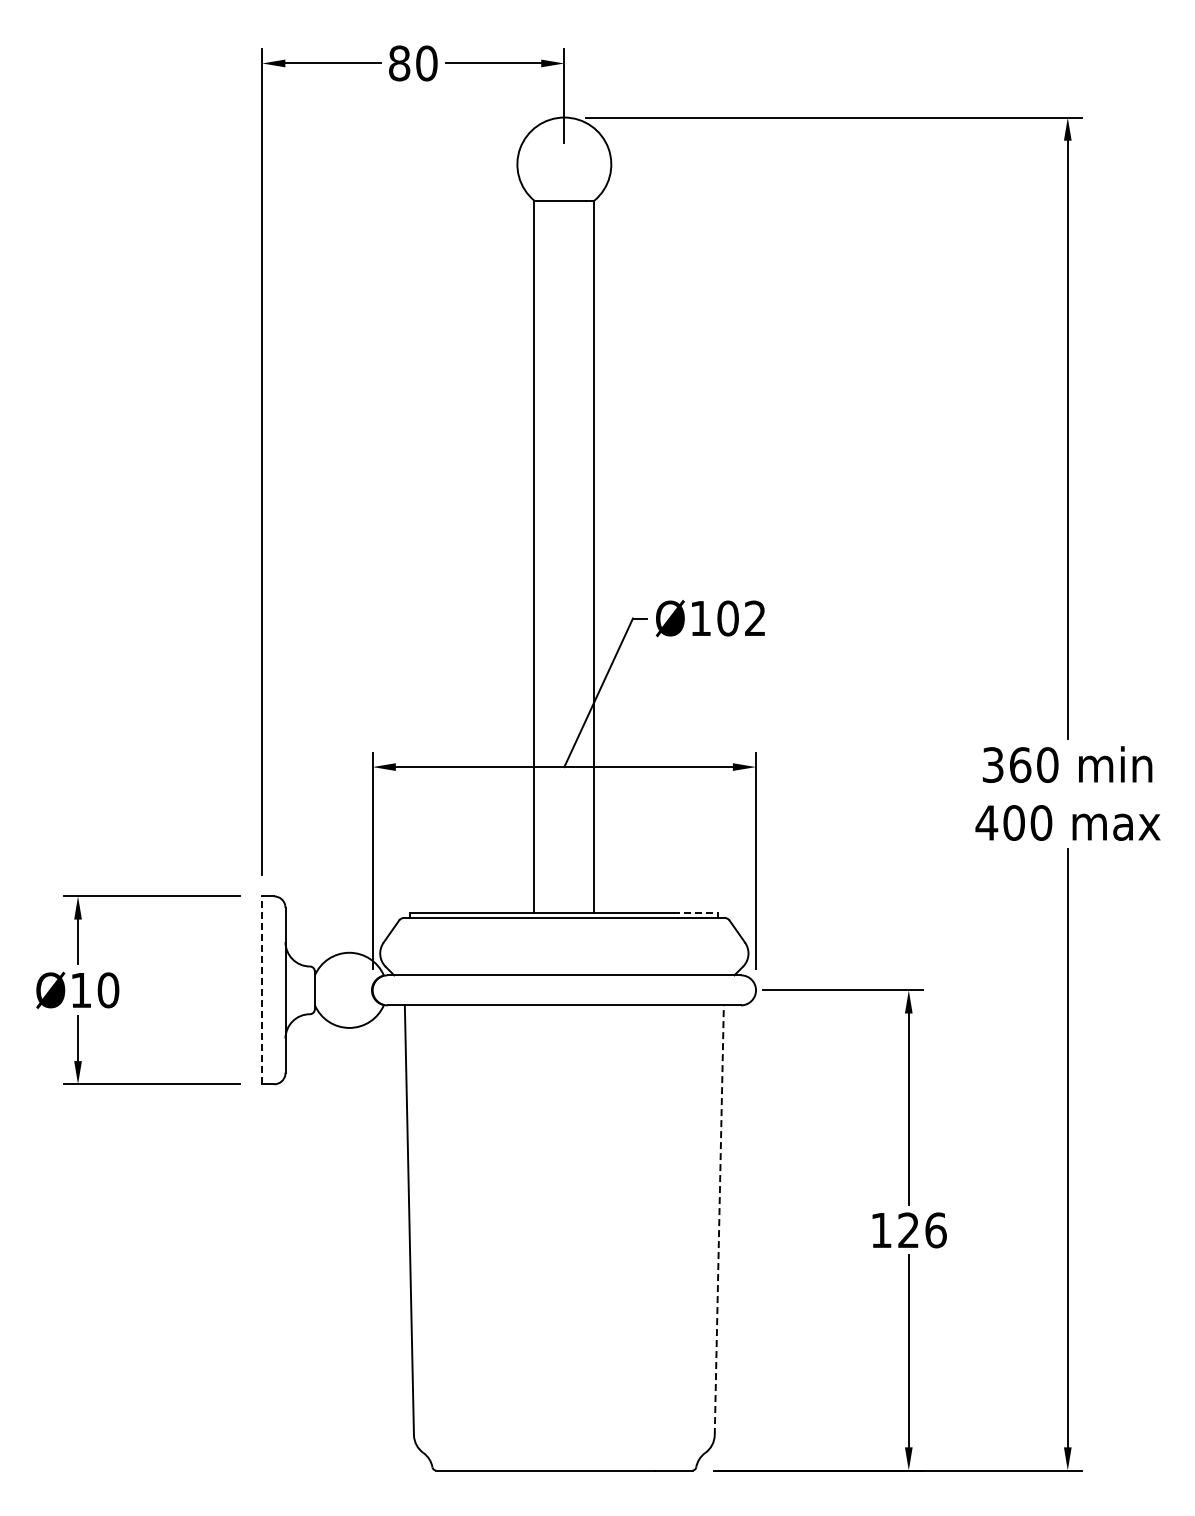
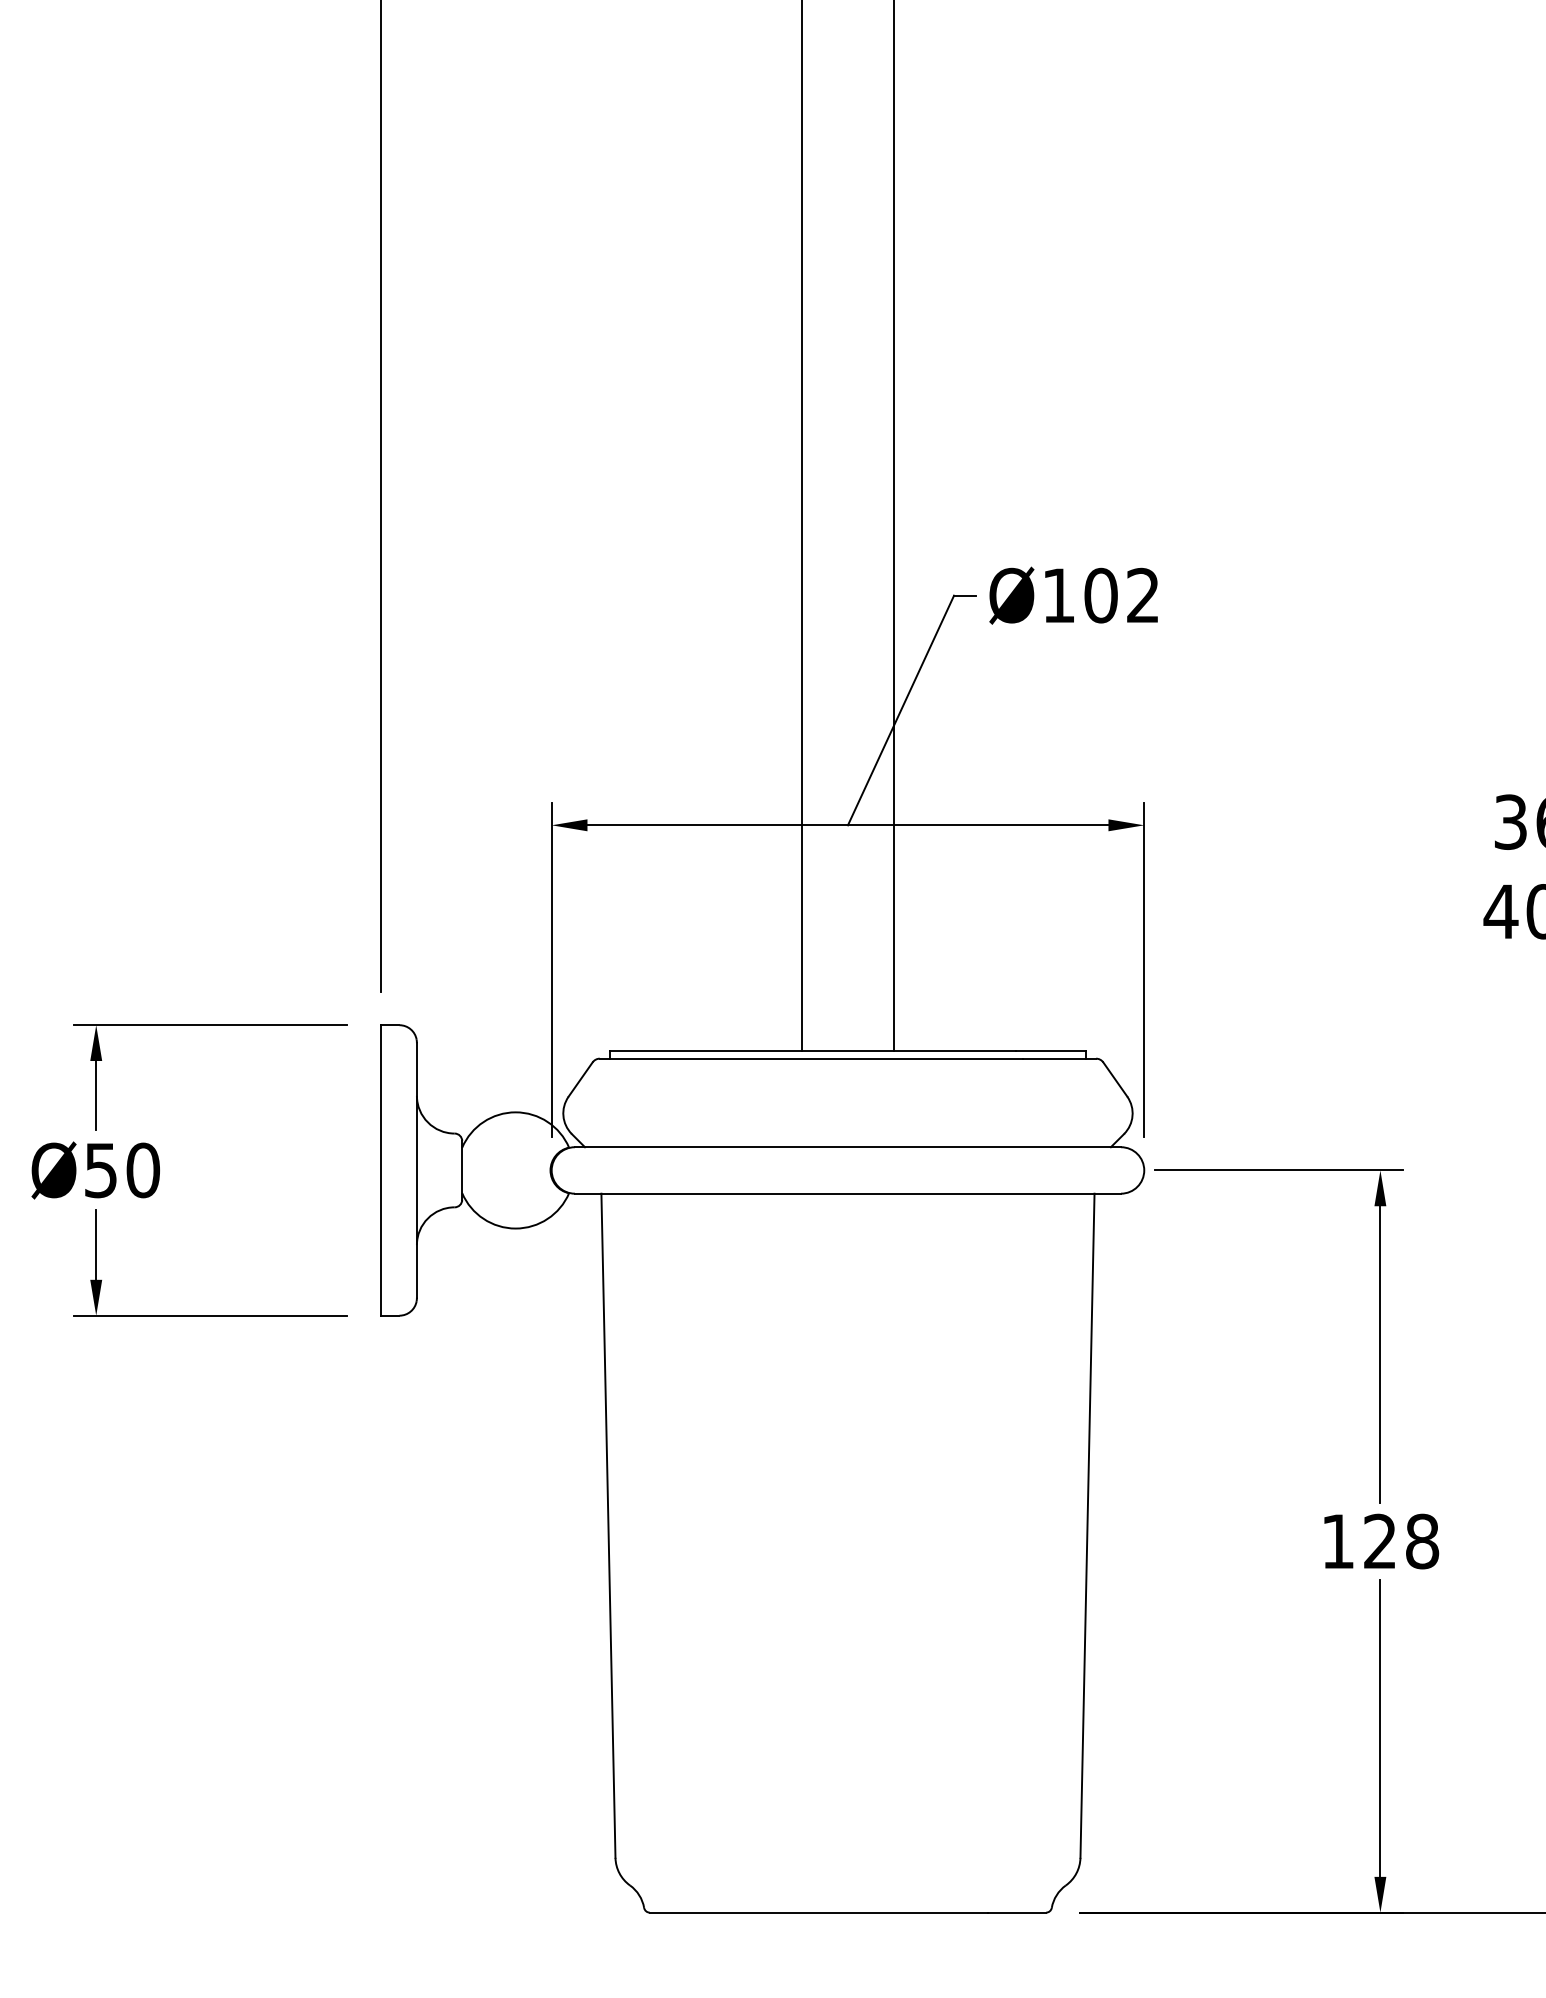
line: (695, 912) -> (1050, 1050), dashed -> solid
text: (81, 990) -> (101, 1170), Ø10 -> Ø50
line: (262, 990) -> (381, 1170), dashed -> solid
line: (719, 1220) -> (1087, 1526), dashed -> solid
text: (935, 1230) -> (1421, 1541), 126 -> 128

